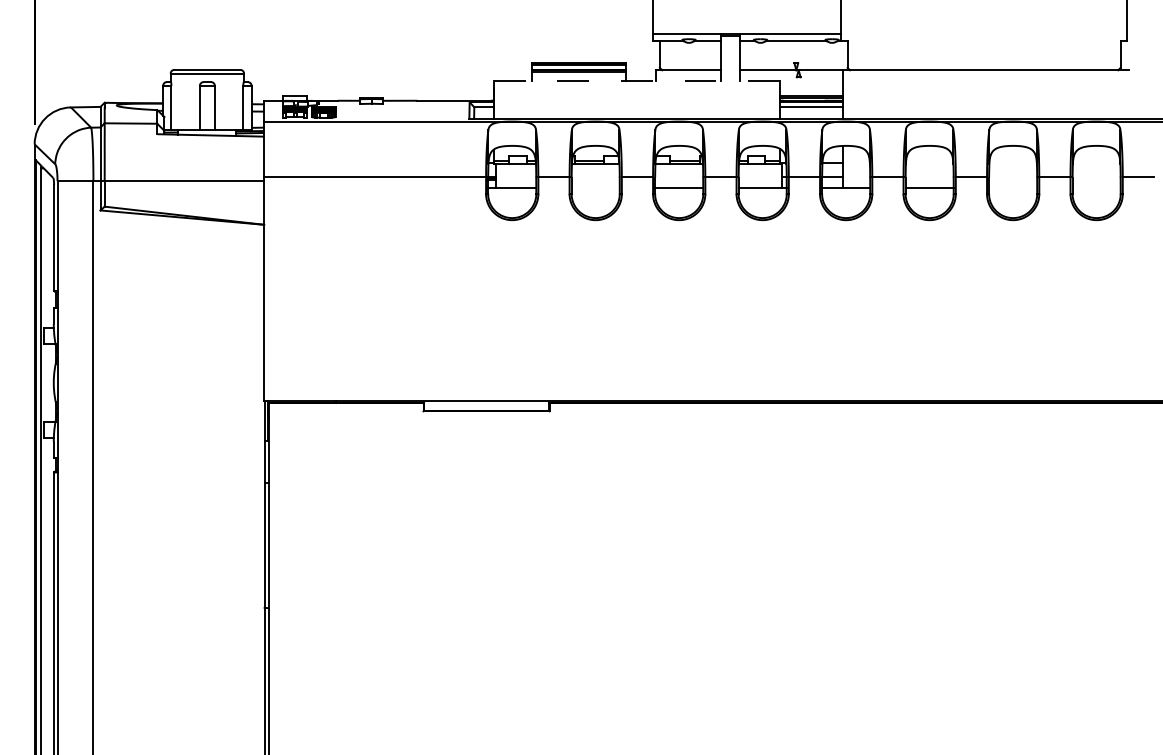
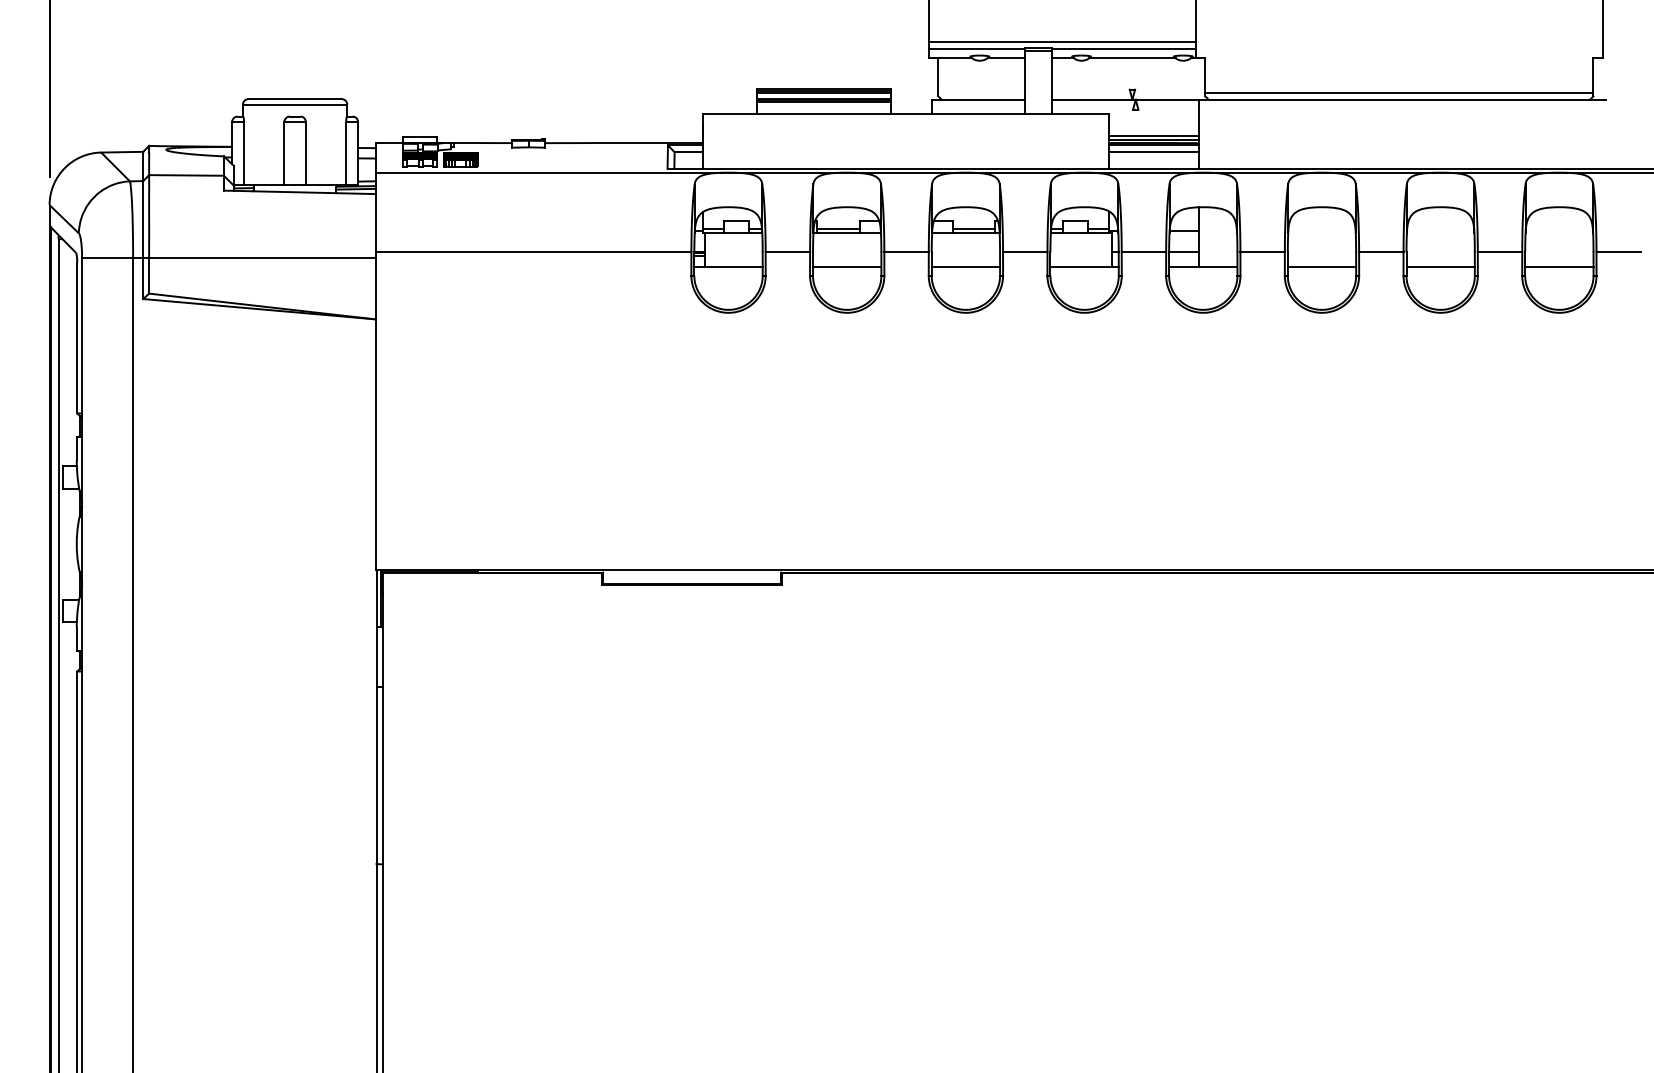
line: (747, 30) -> (1062, 42), added
line: (984, 65) -> (1399, 93), added
line: (636, 80) -> (905, 114), dashed -> solid
line: (595, 187) -> (847, 266), added
line: (1013, 187) -> (1440, 266), added
line: (1096, 187) -> (1559, 266), added

